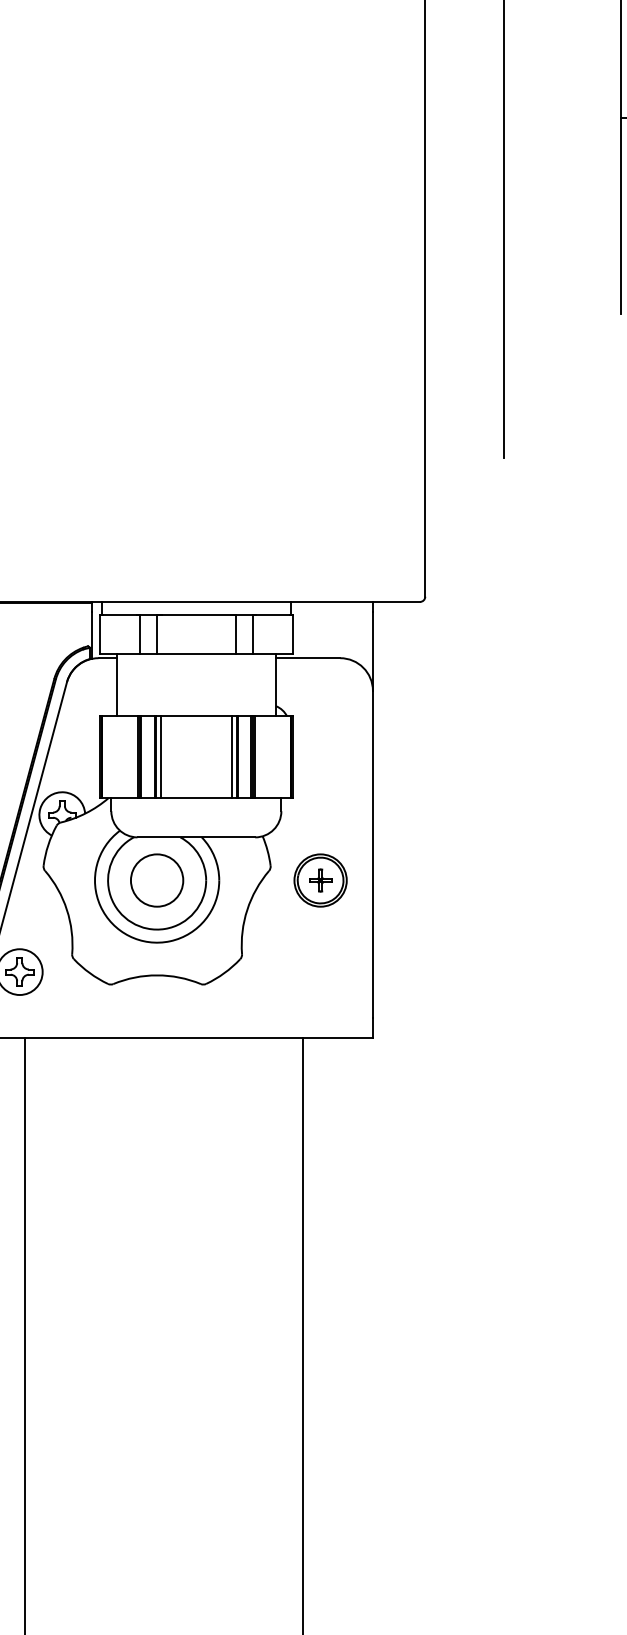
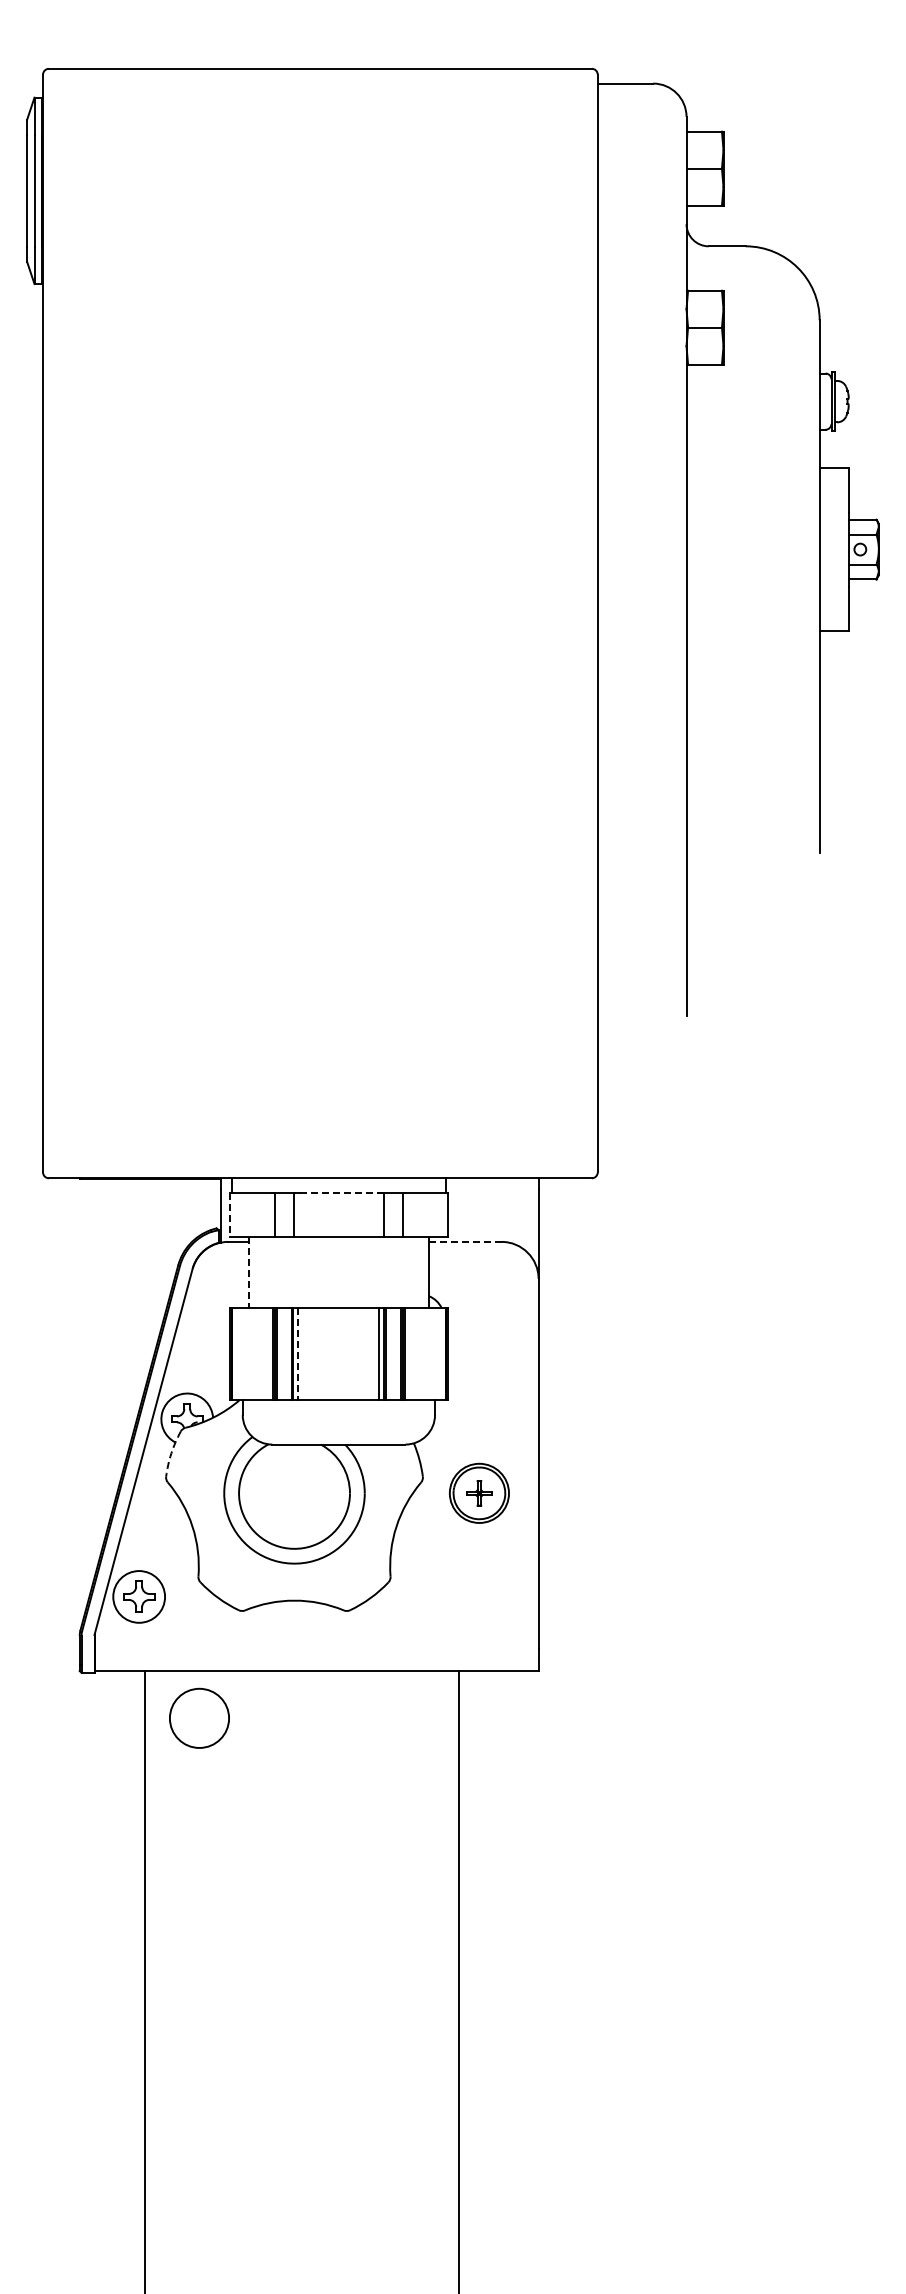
line: (196, 615) -> (338, 1193), solid -> dashed
line: (99, 634) -> (229, 1215), solid -> dashed
line: (308, 657) -> (465, 1241), solid -> dashed
line: (116, 686) -> (248, 1273), solid -> dashed
line: (160, 757) -> (298, 1354), solid -> dashed
arc: (48, 845) -> (171, 1453), solid -> dashed
circle: (157, 879) -> (199, 1717), moved

